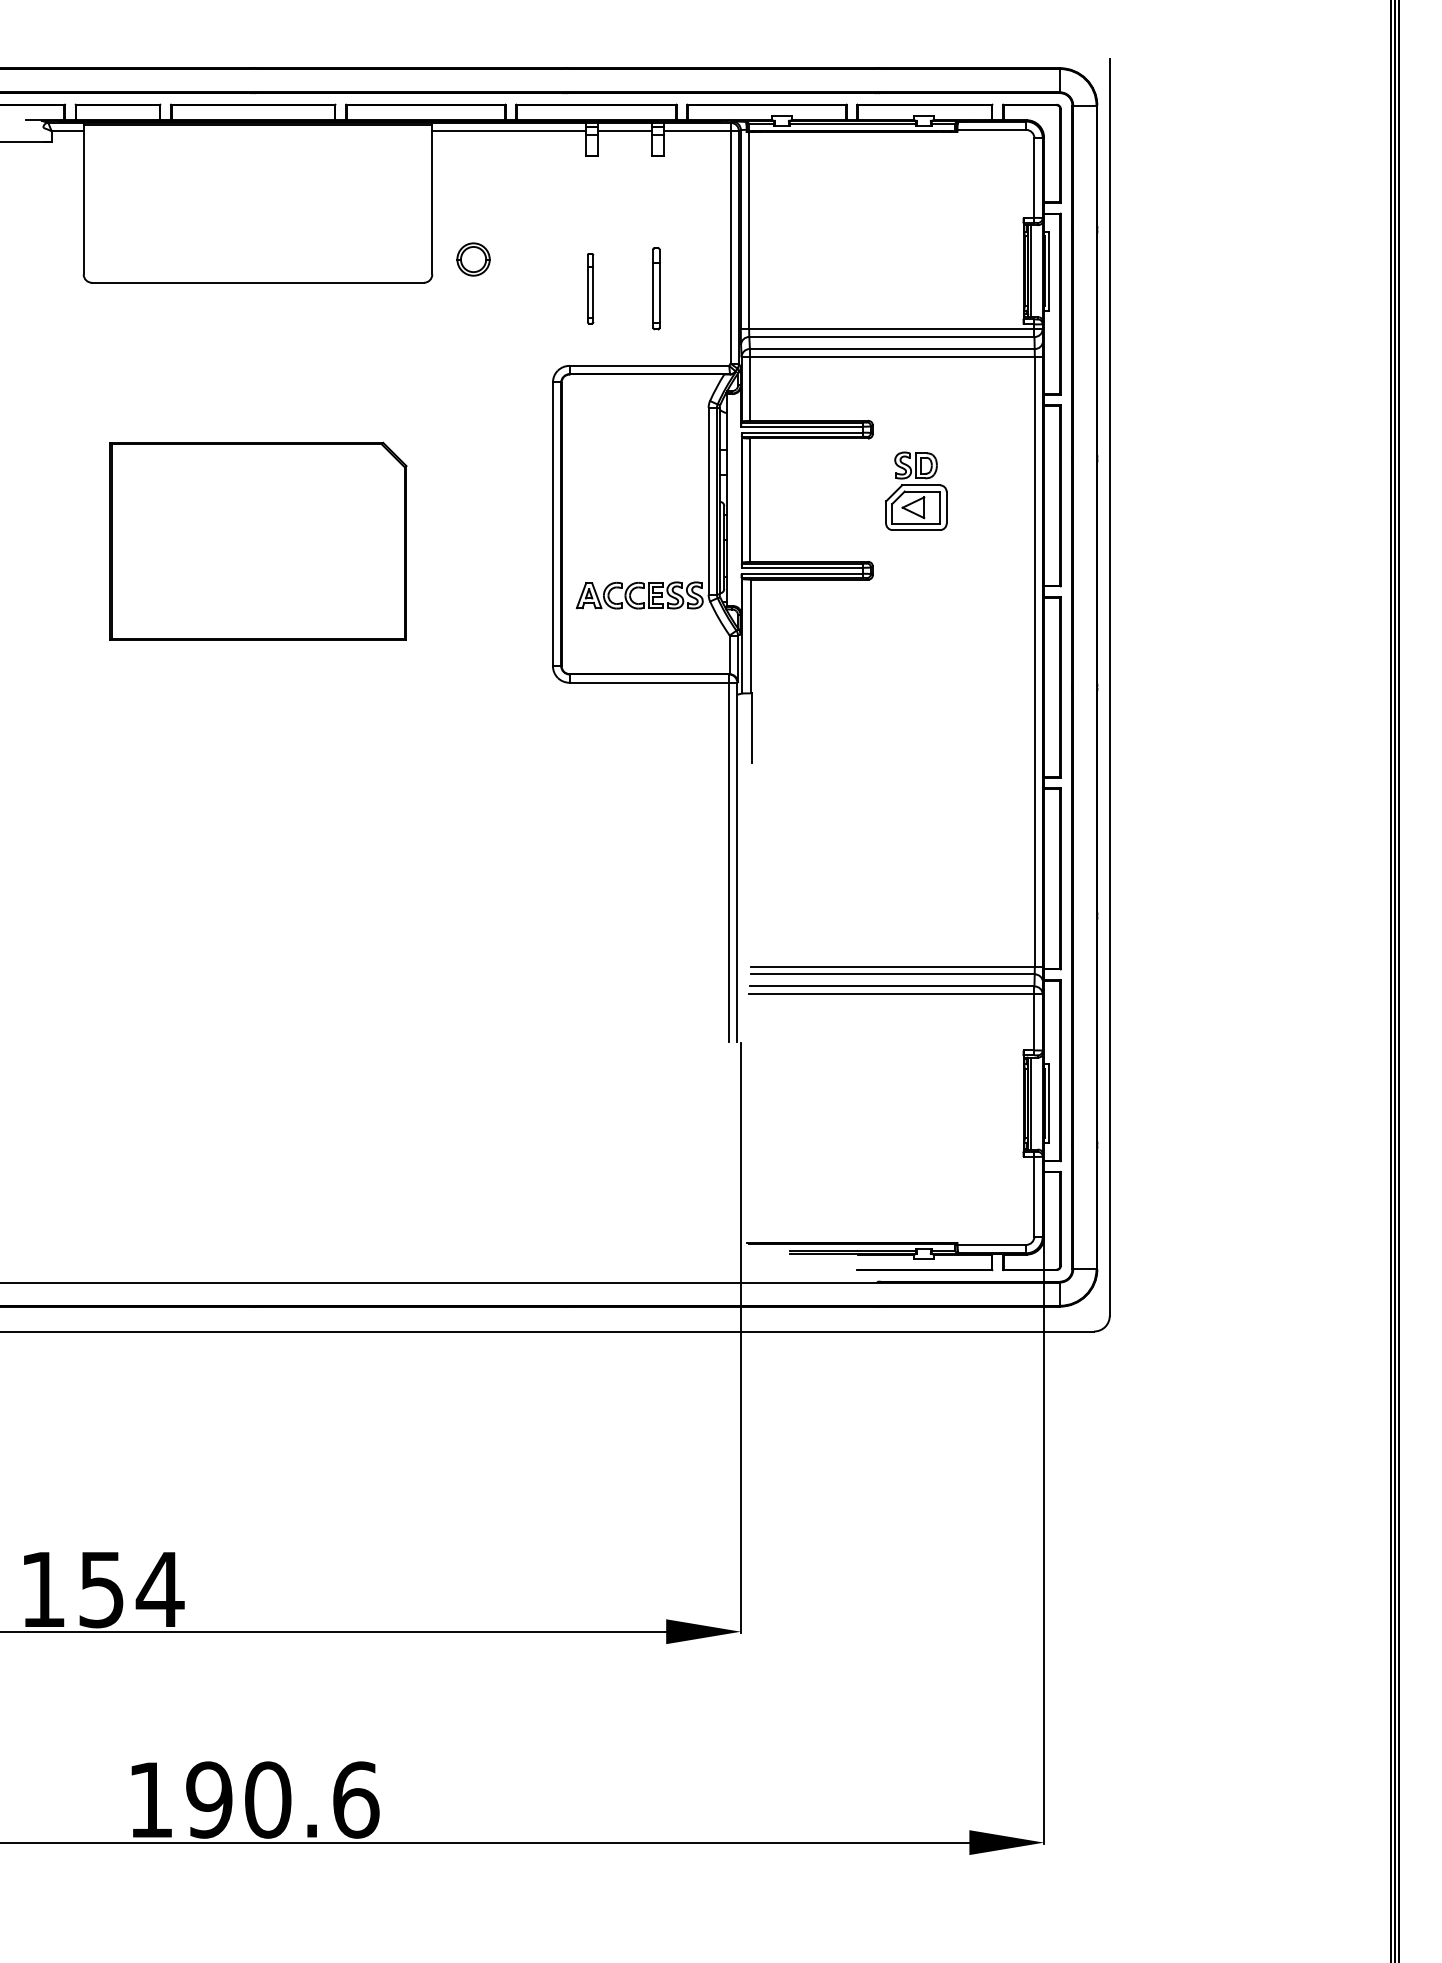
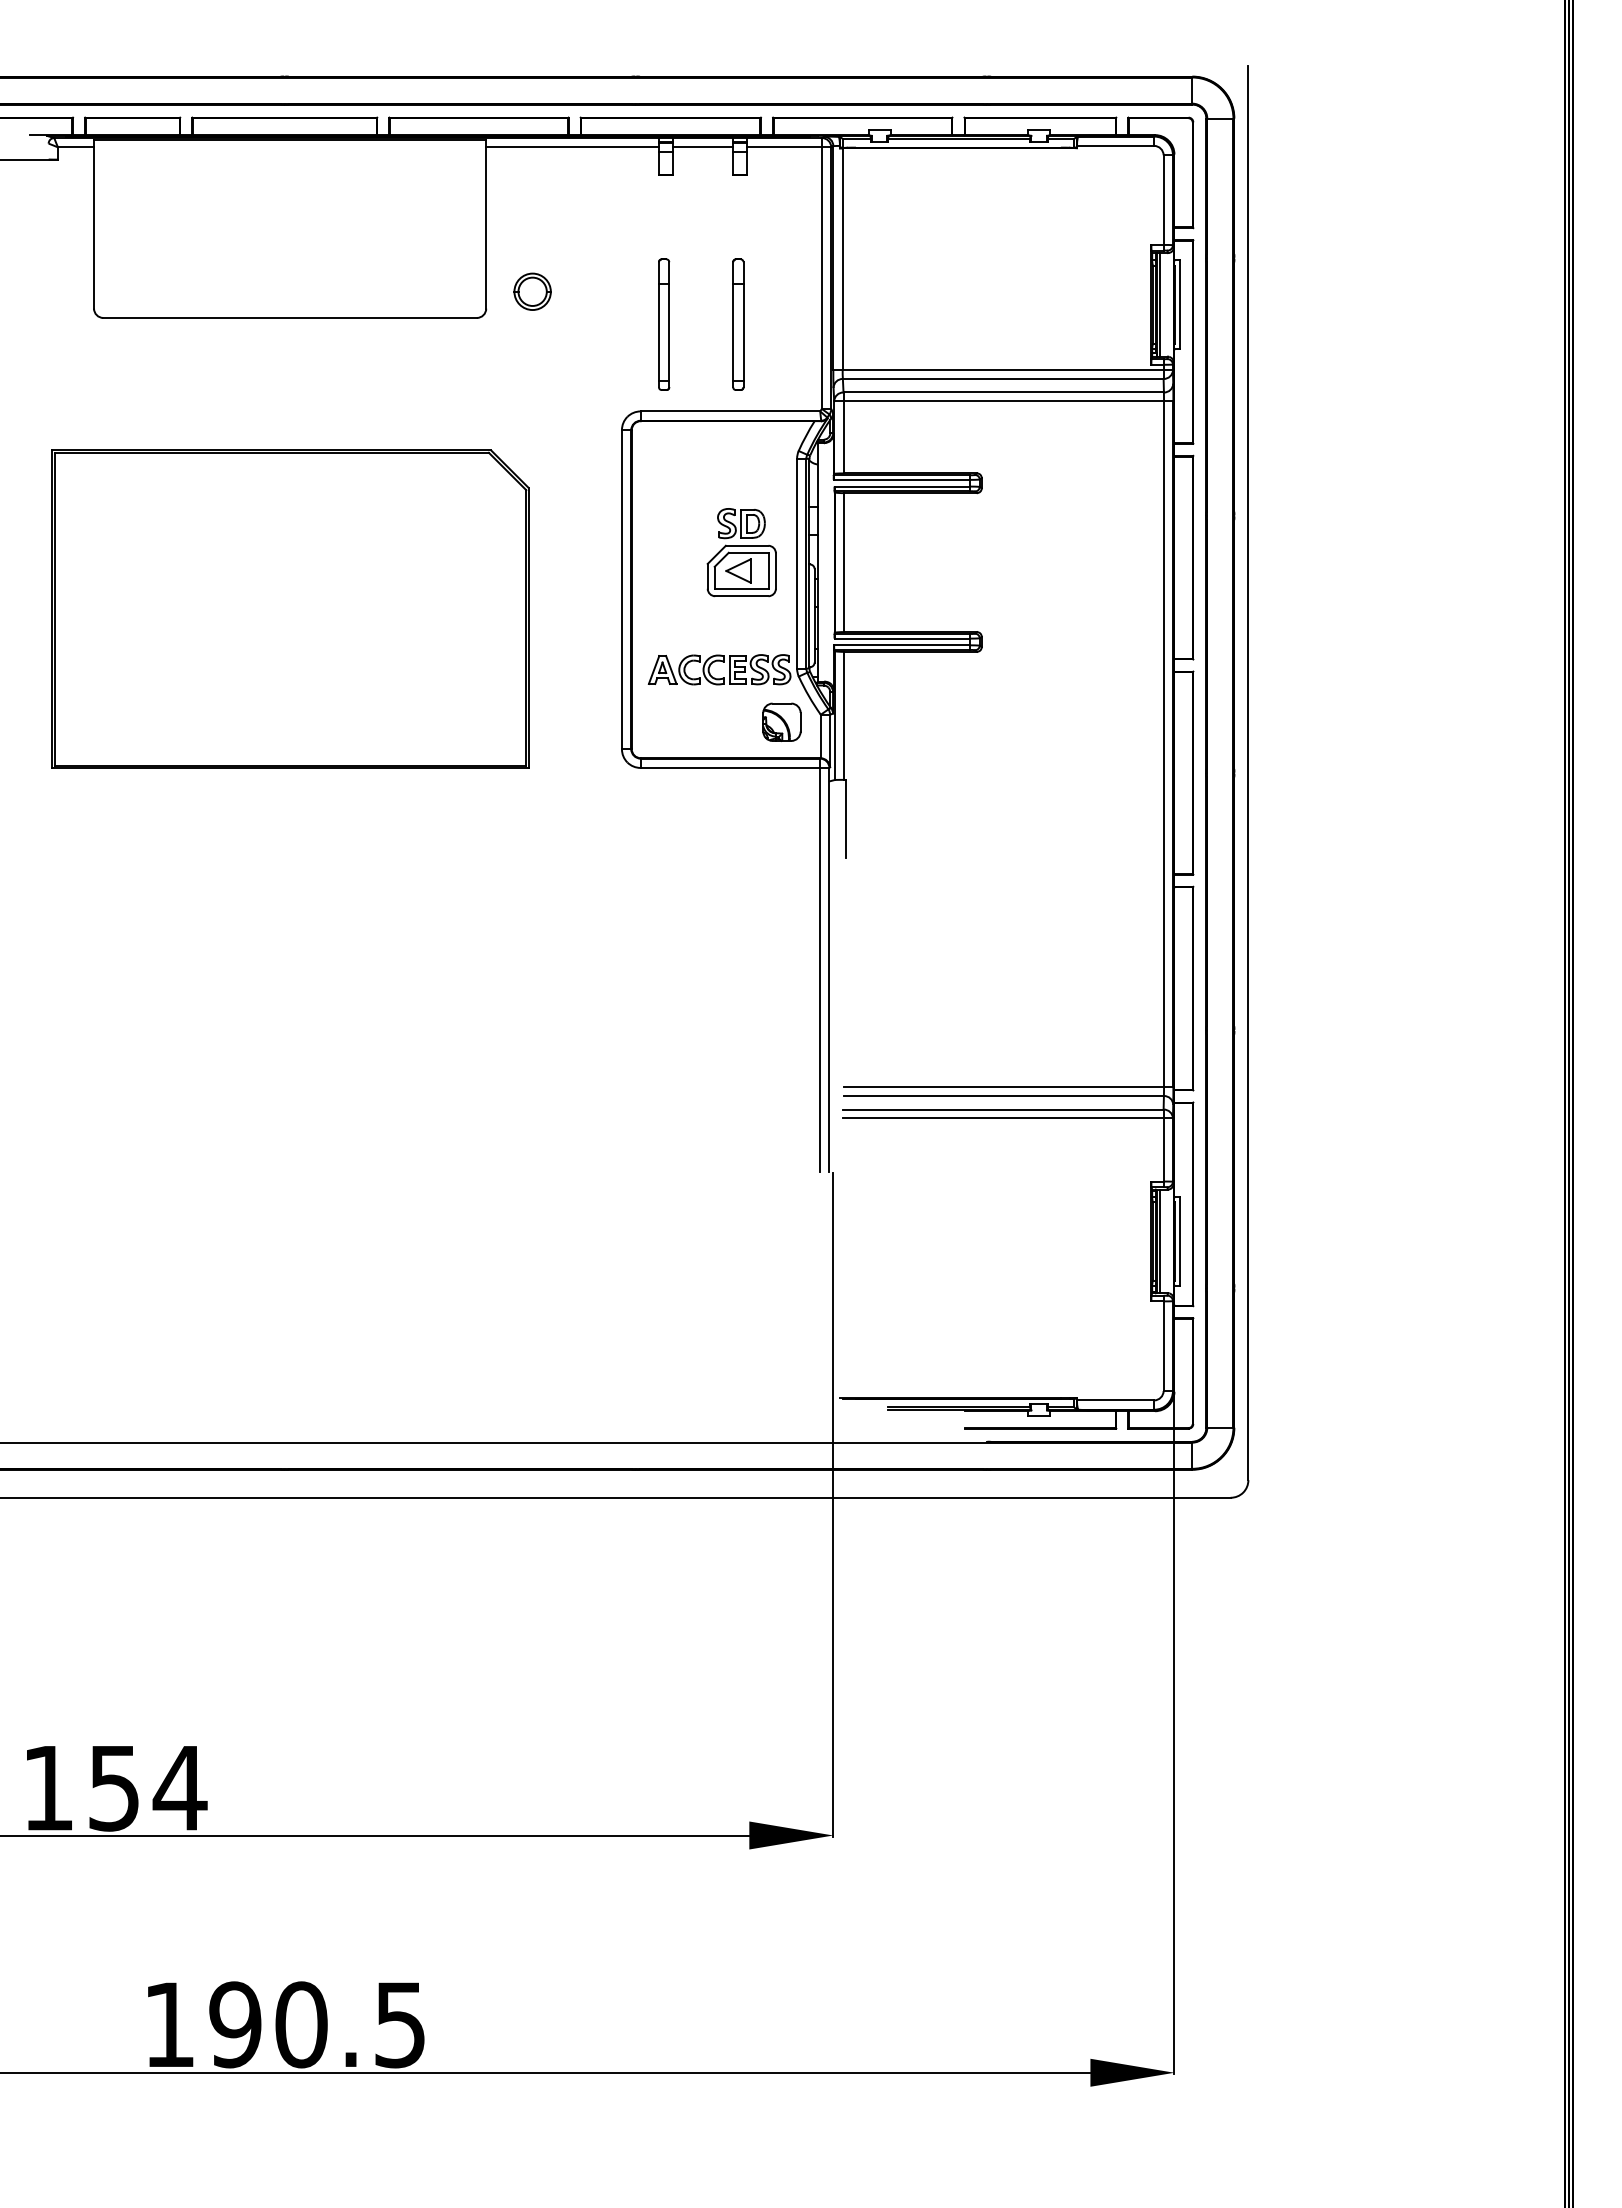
part: (590, 288) -> (664, 324), size x1.67
part: (656, 288) -> (738, 324), size x1.43
part: (916, 491) -> (741, 552), moved
part: (258, 541) -> (290, 608), size x1.43
part: (694, 641) -> (781, 721), added
text: (356, 1799) -> (400, 2024), 190.6 -> 190.5

